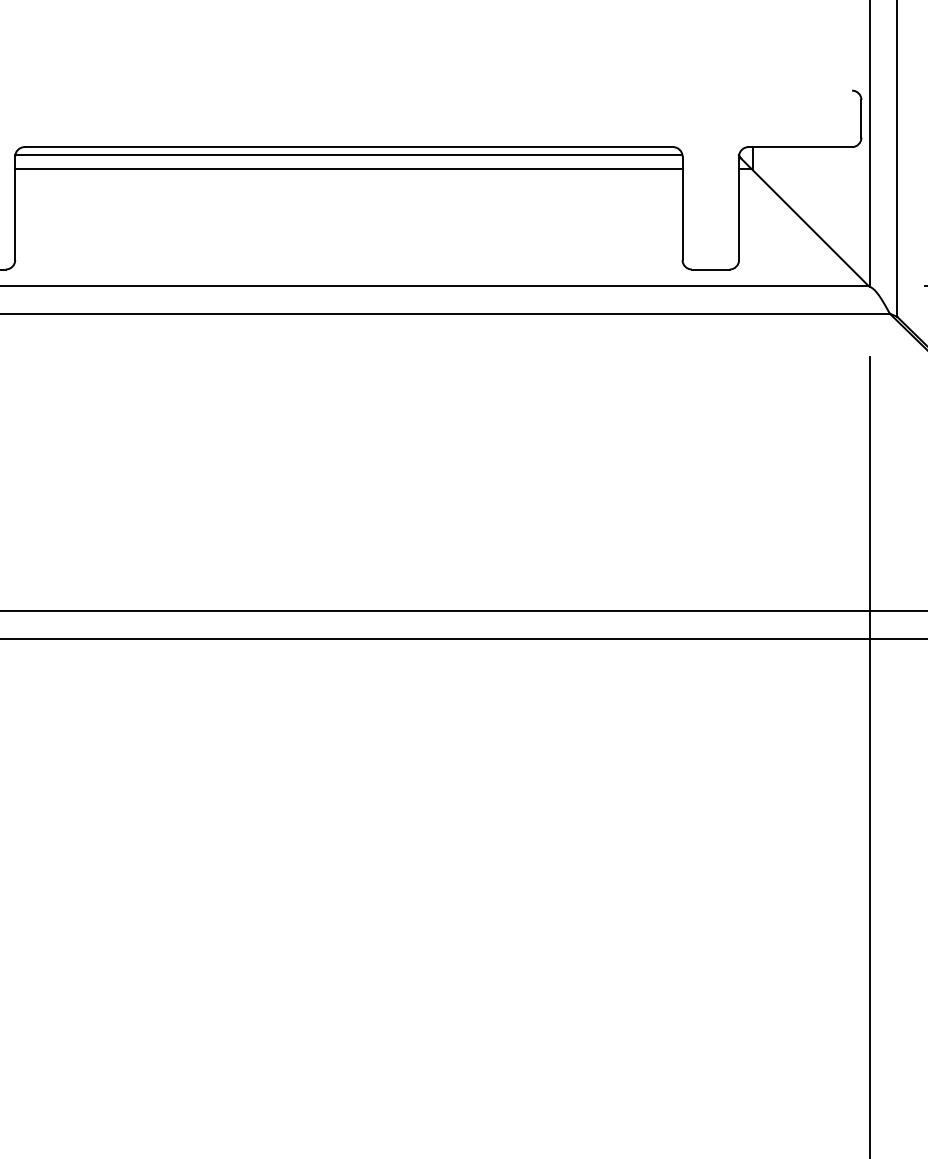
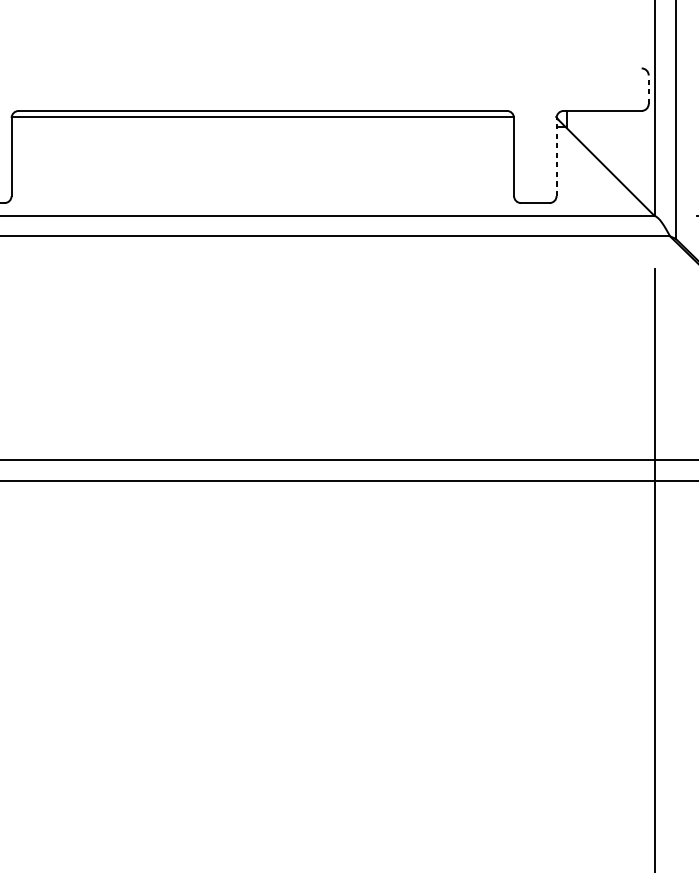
line: (861, 118) -> (648, 89), solid -> dashed
line: (348, 168) -> (262, 127), removed
line: (739, 208) -> (556, 157), solid -> dashed

